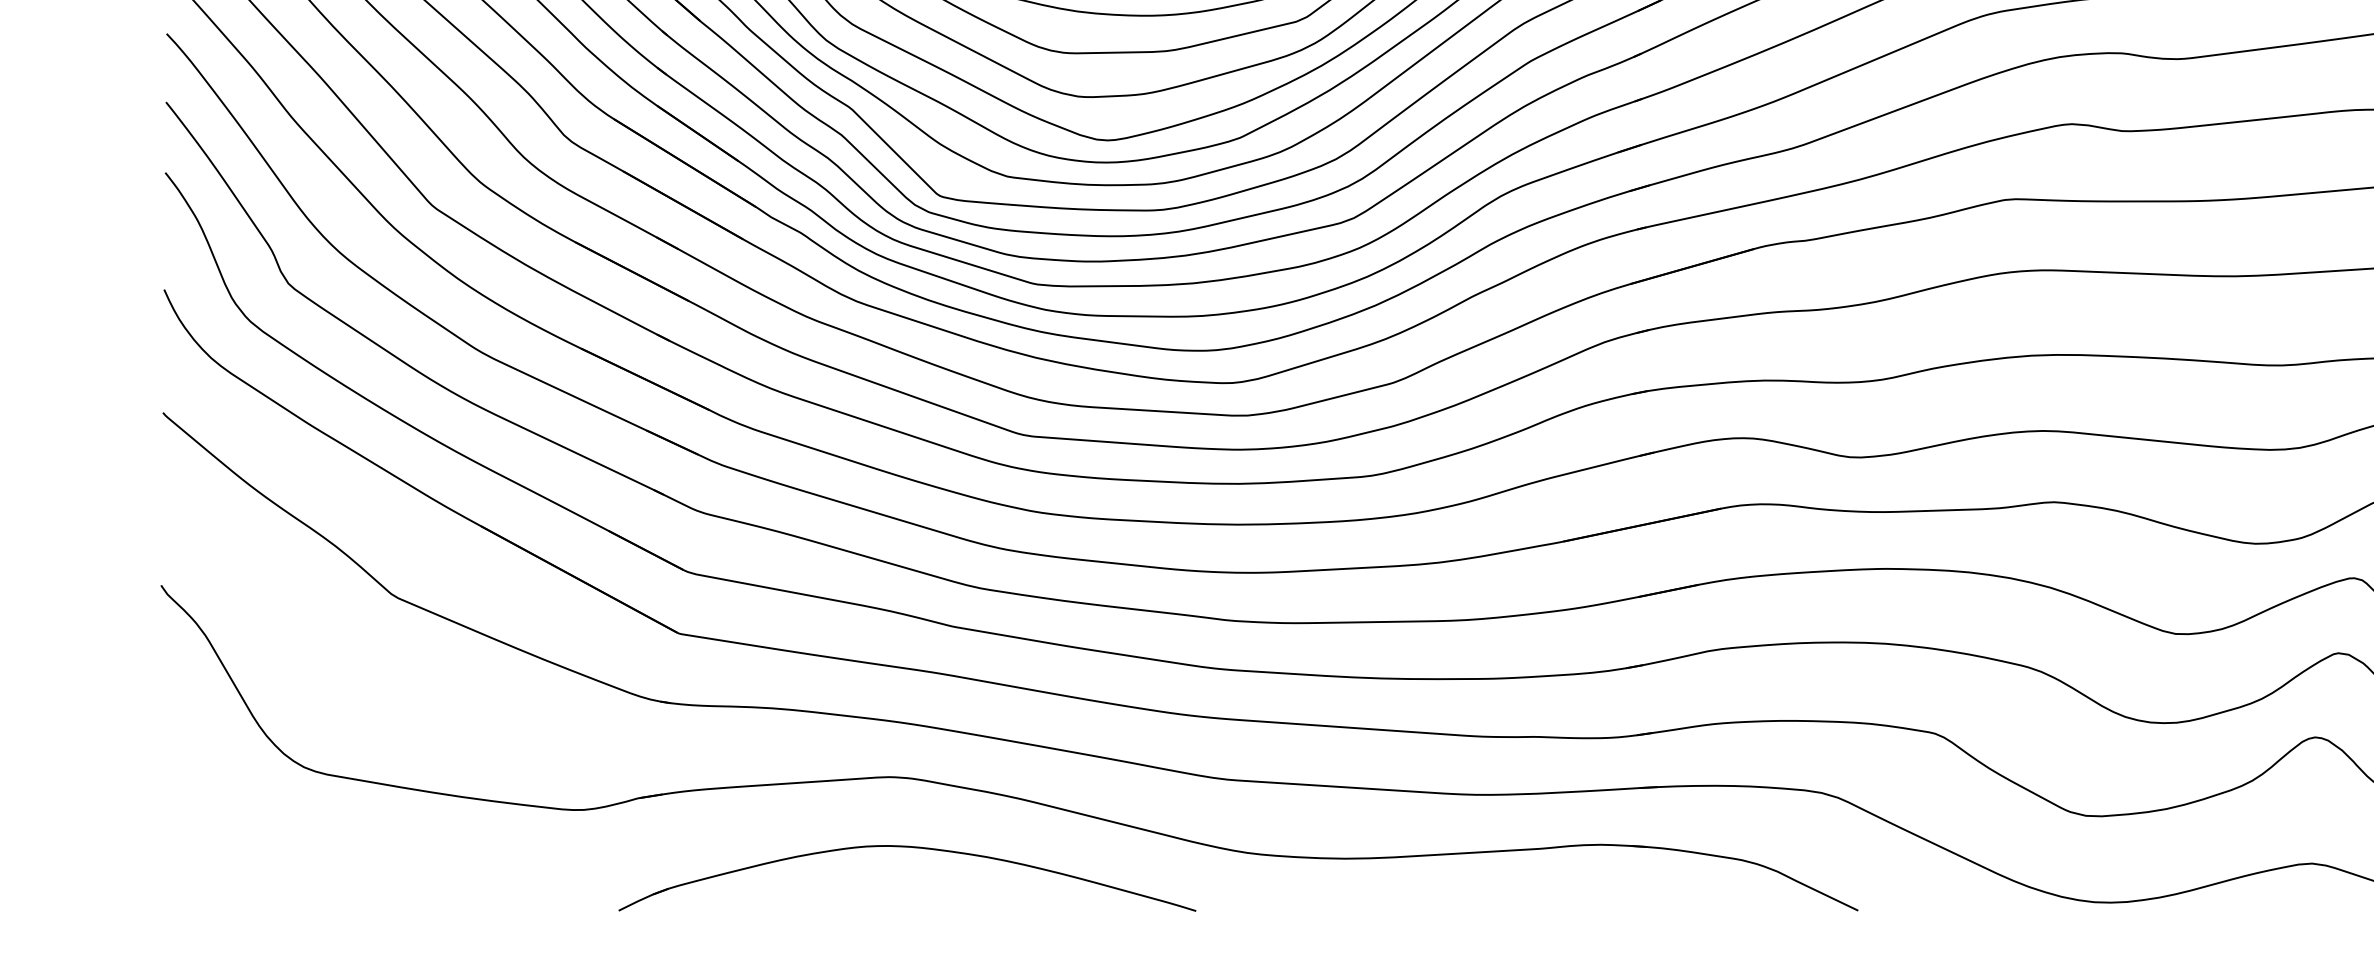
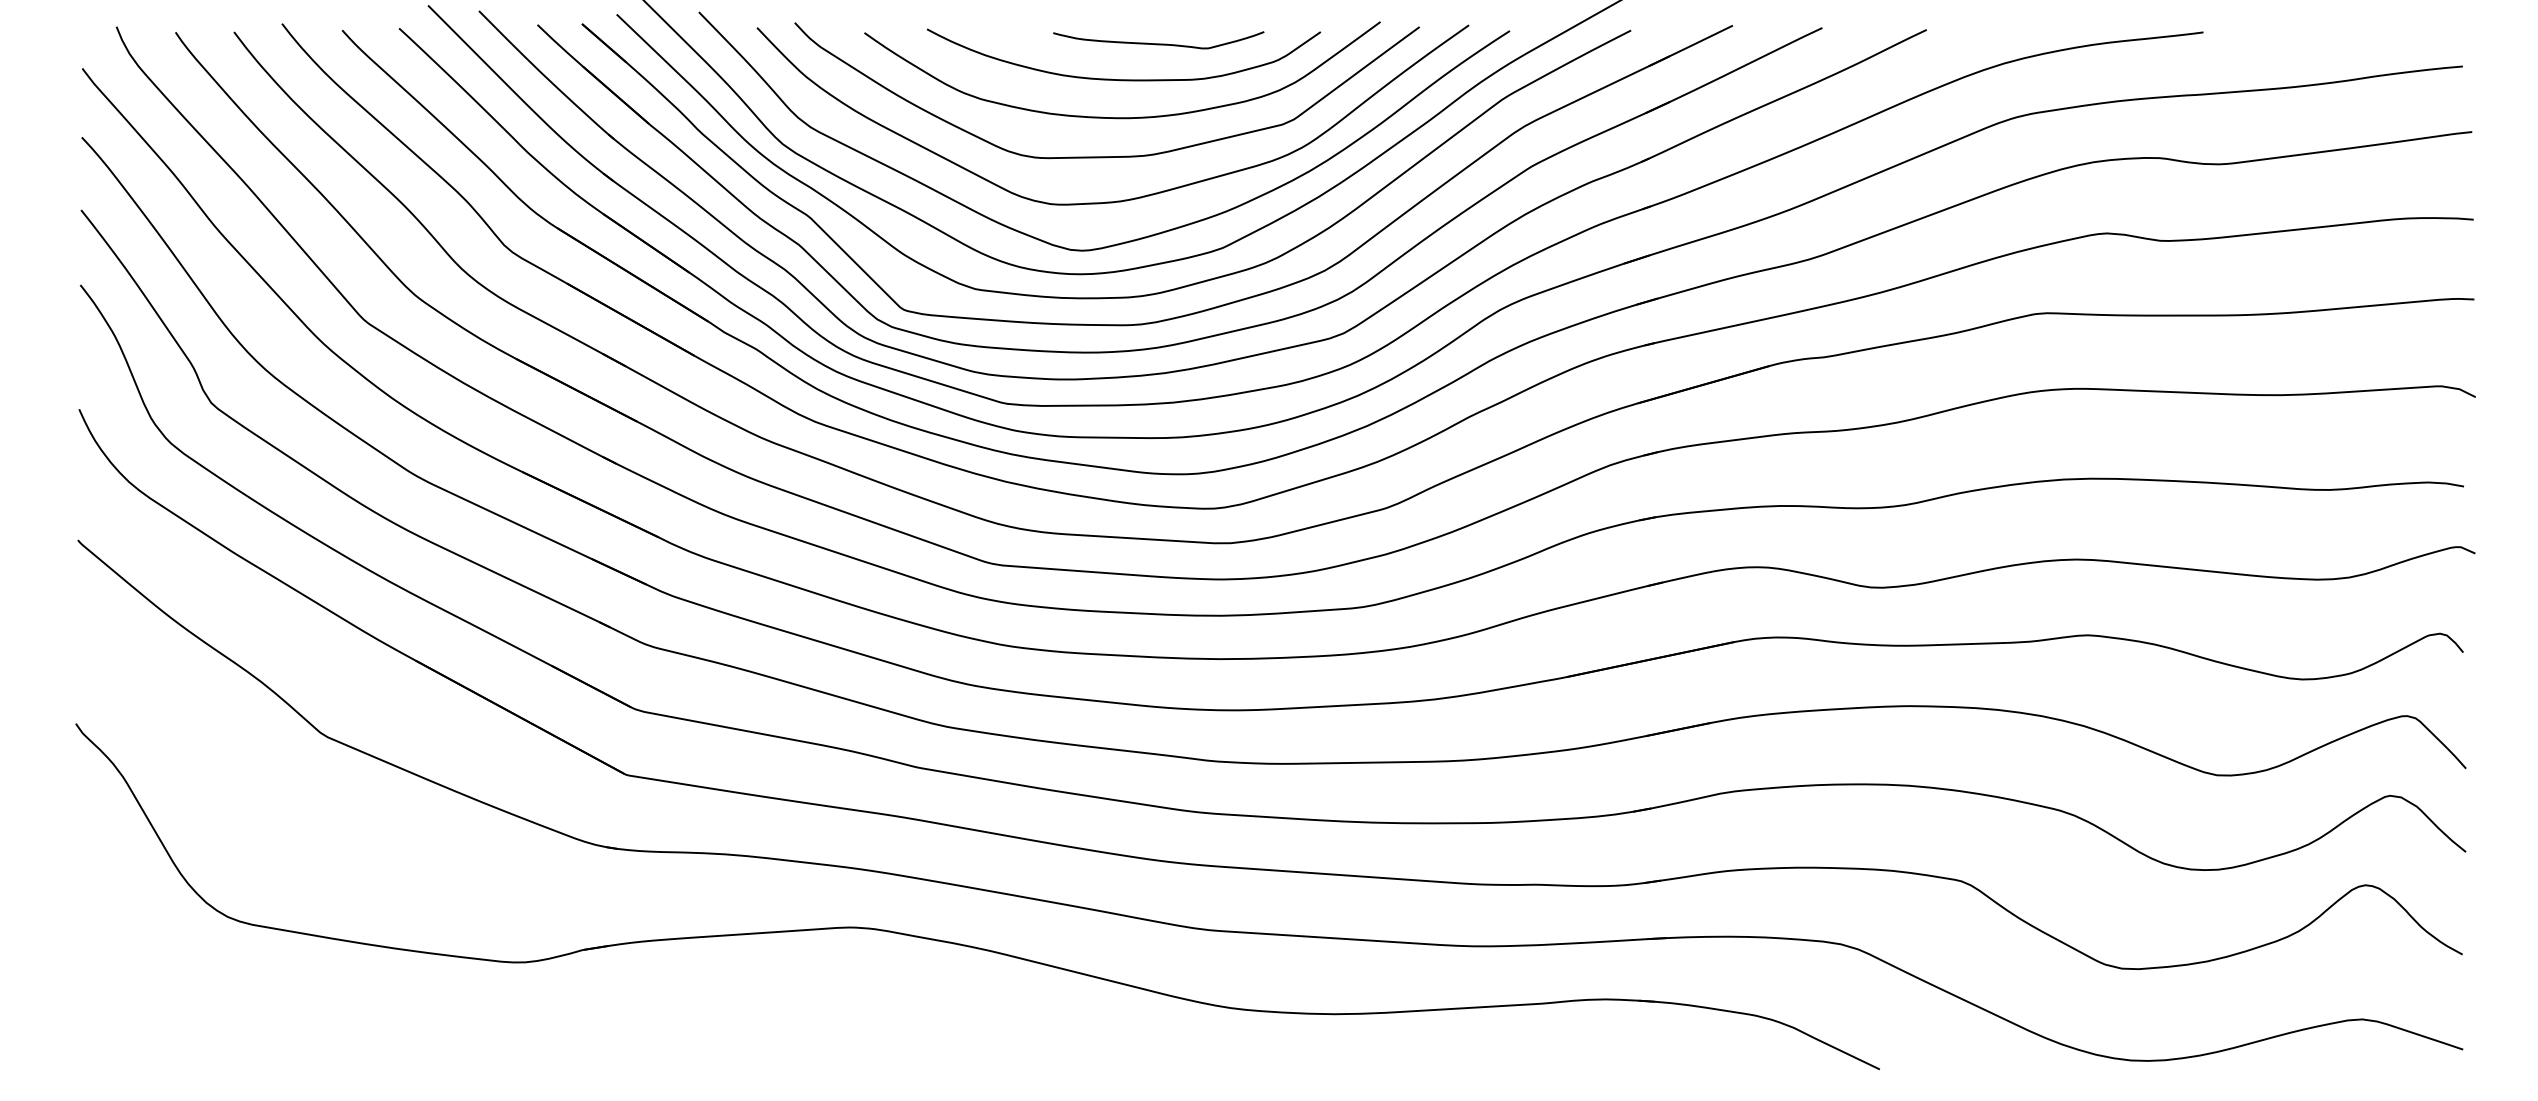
part: (907, 847) -> (869, 1002), removed

